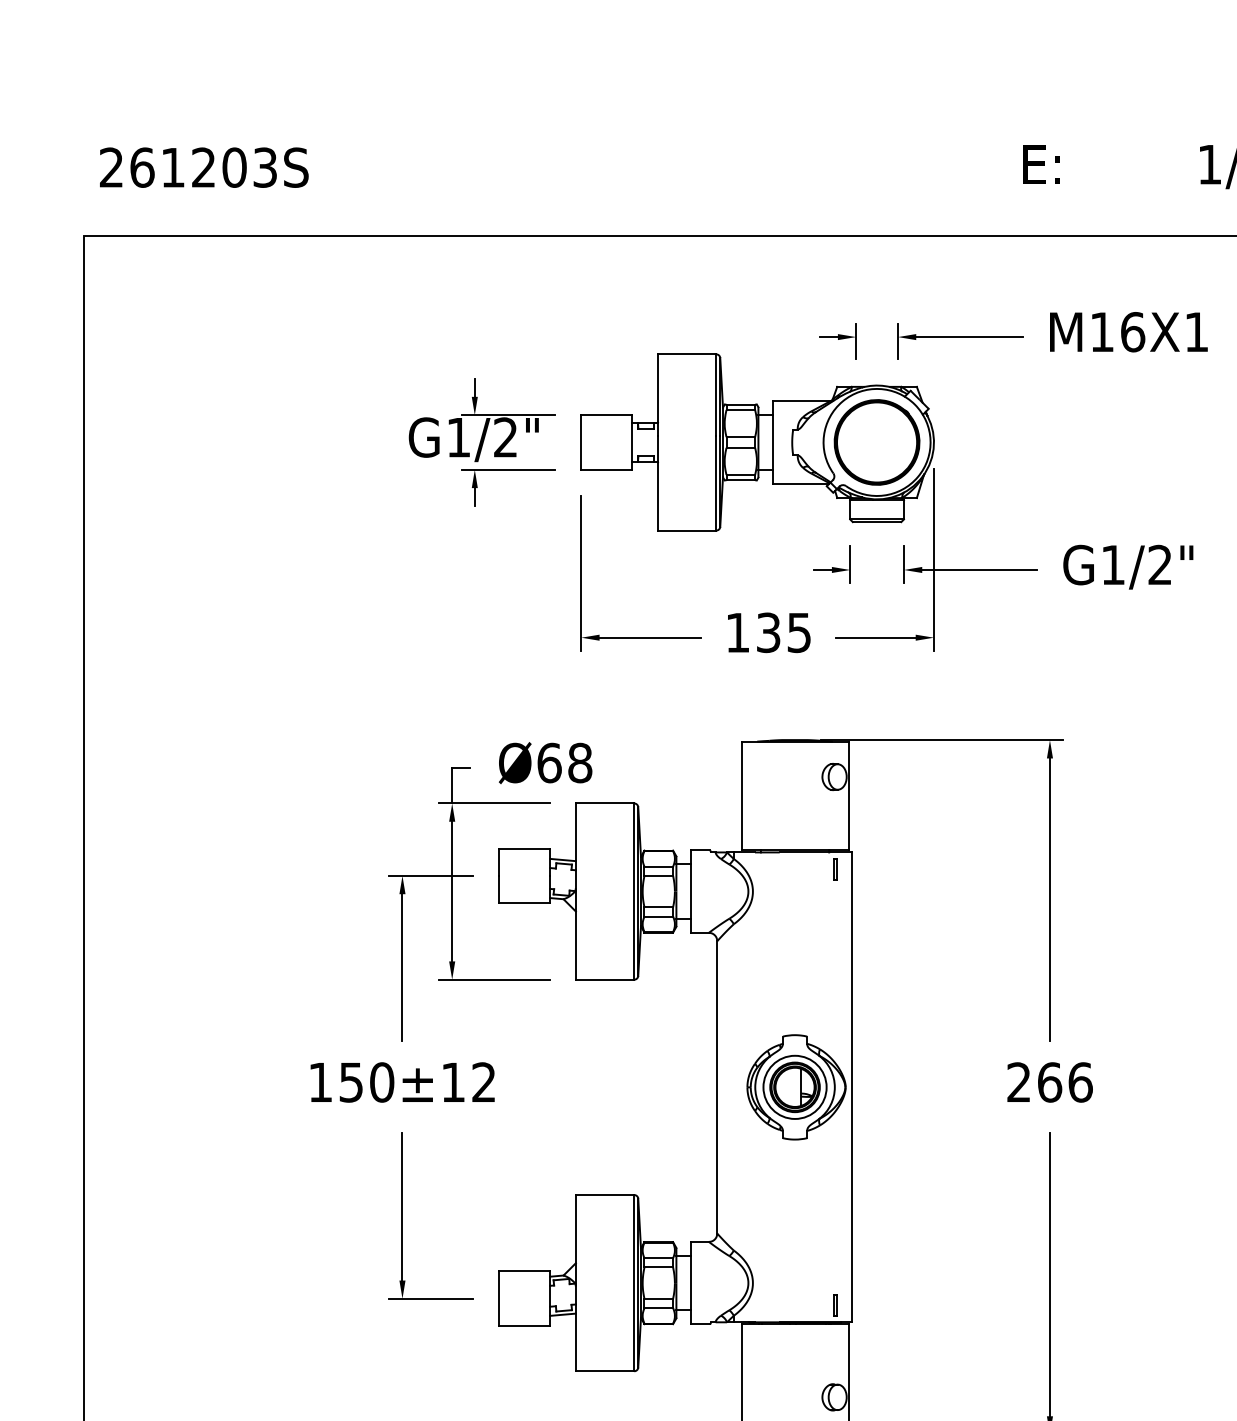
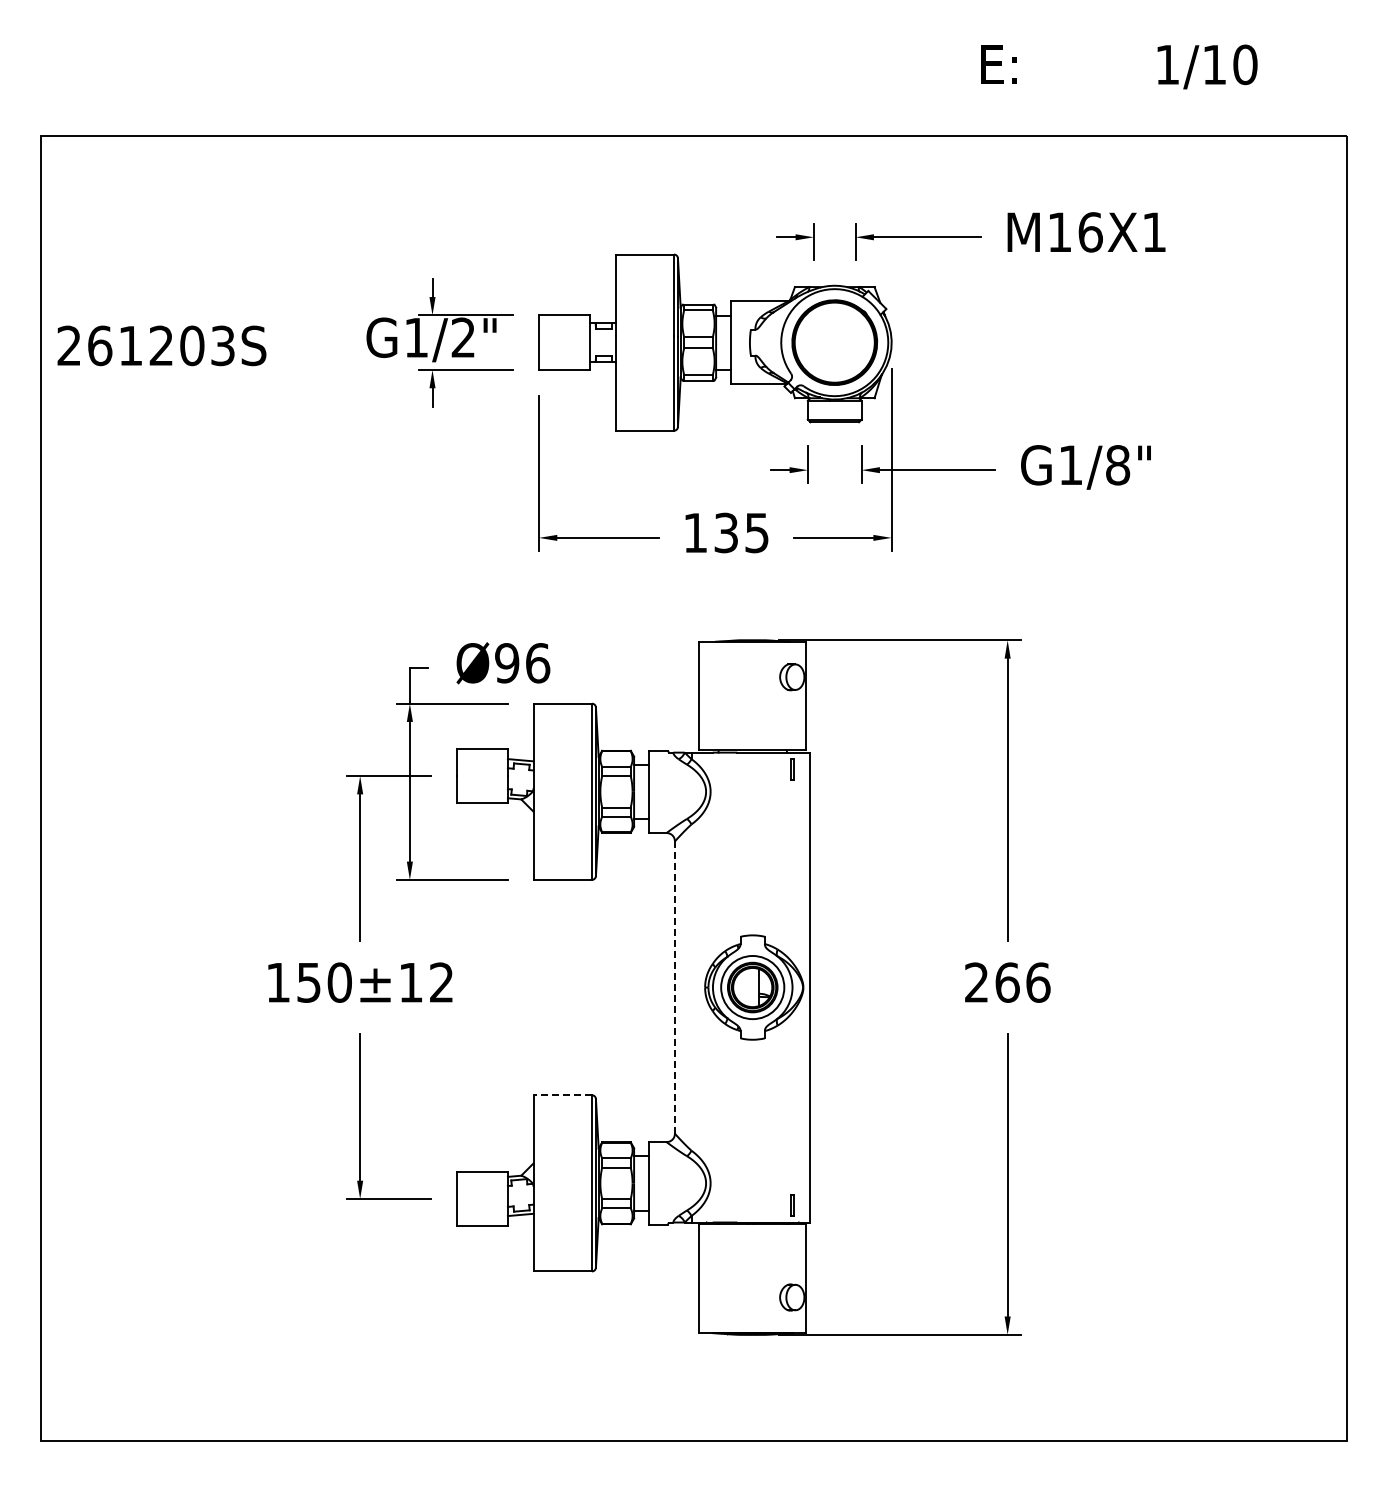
text: (203, 167) -> (161, 345), moved
text: (1160, 565) -> (1118, 465), G1/2" -> G1/8"
text: (564, 763) -> (522, 663), Ø68 -> Ø96
line: (716, 1088) -> (674, 988), solid -> dashed
line: (604, 1195) -> (562, 1095), solid -> dashed

